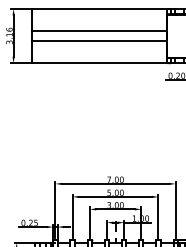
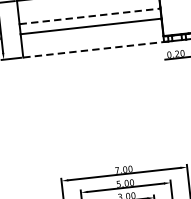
line: (100, 31) -> (91, 16), solid -> dashed
line: (101, 63) -> (95, 49), solid -> dashed

